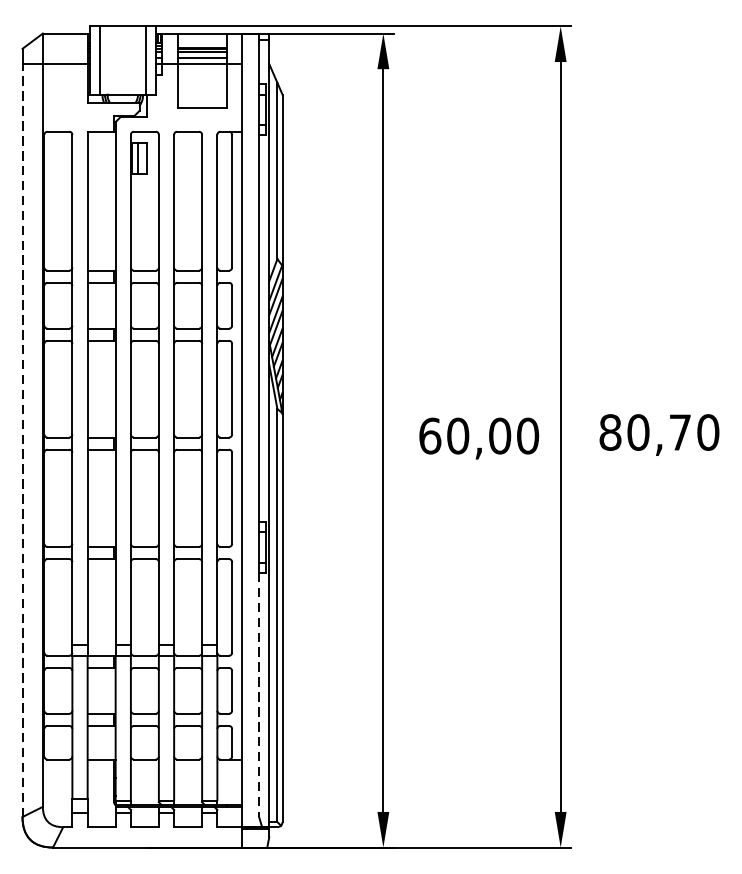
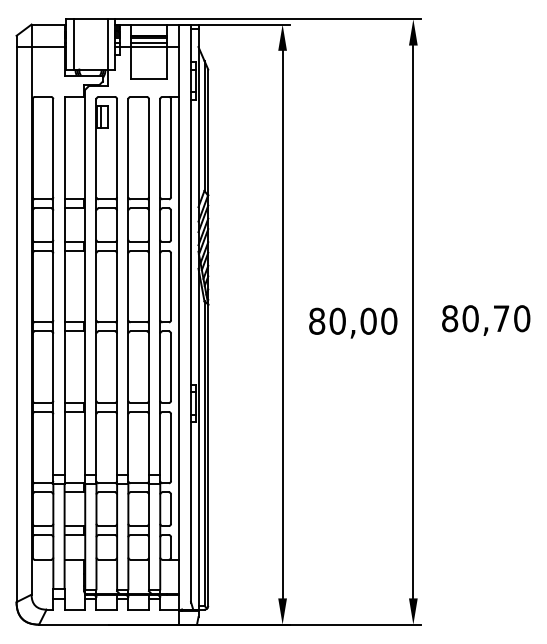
text: (430, 434) -> (317, 320), 60,00 -> 80,00
line: (22, 440) -> (16, 324), dashed -> solid
line: (259, 695) -> (191, 512), dashed -> solid

